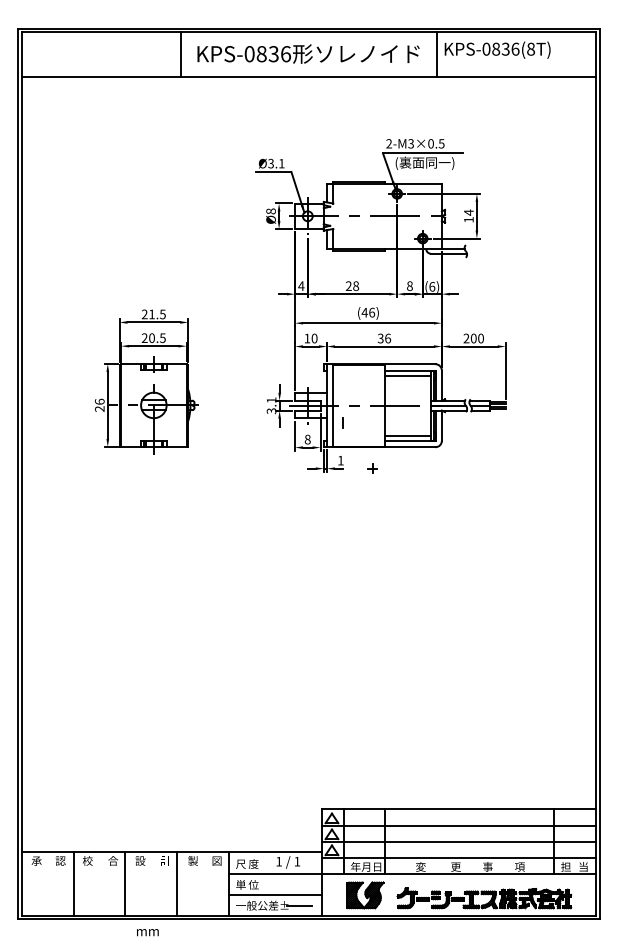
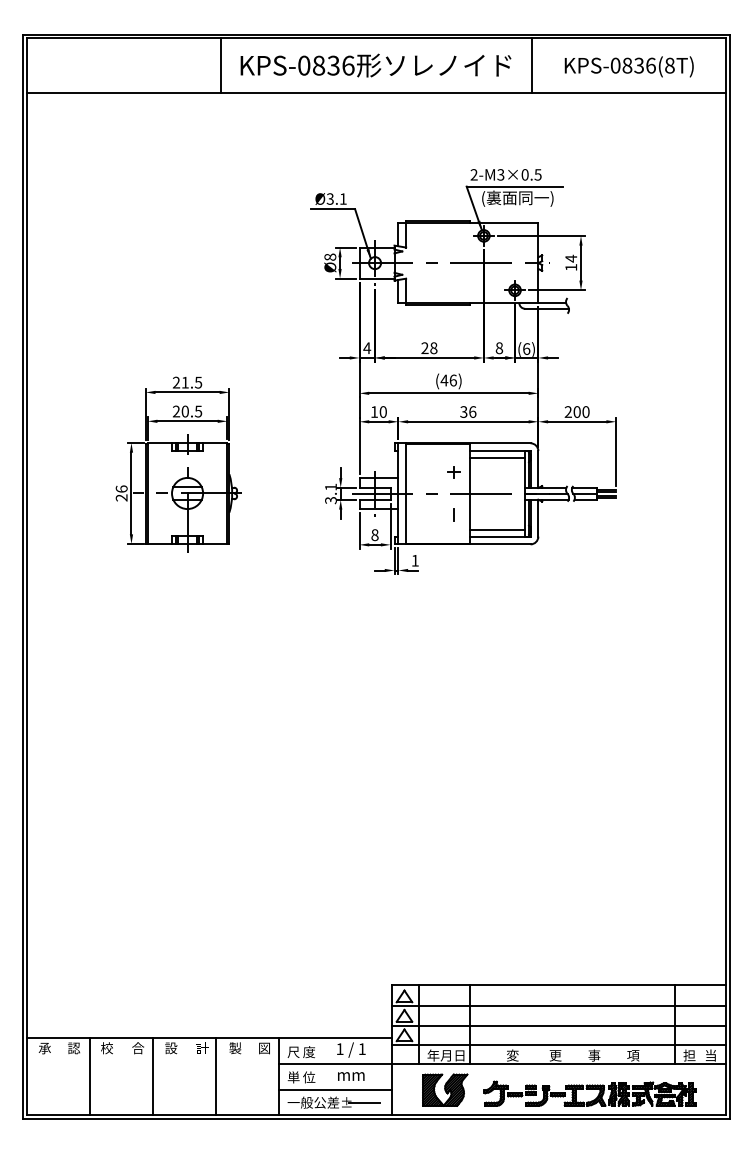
text: (497, 49) -> (628, 66), moved
line: (342, 422) -> (453, 514), moved
part: (372, 468) -> (453, 472), moved
text: (148, 932) -> (351, 1076), moved

